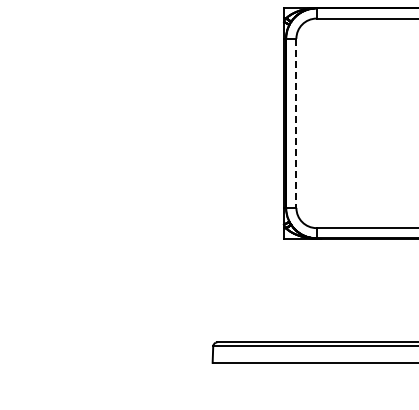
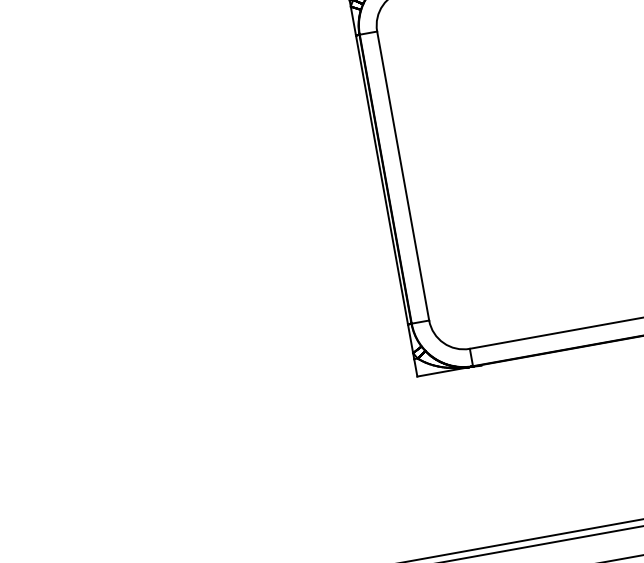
line: (296, 123) -> (403, 176), dashed -> solid

